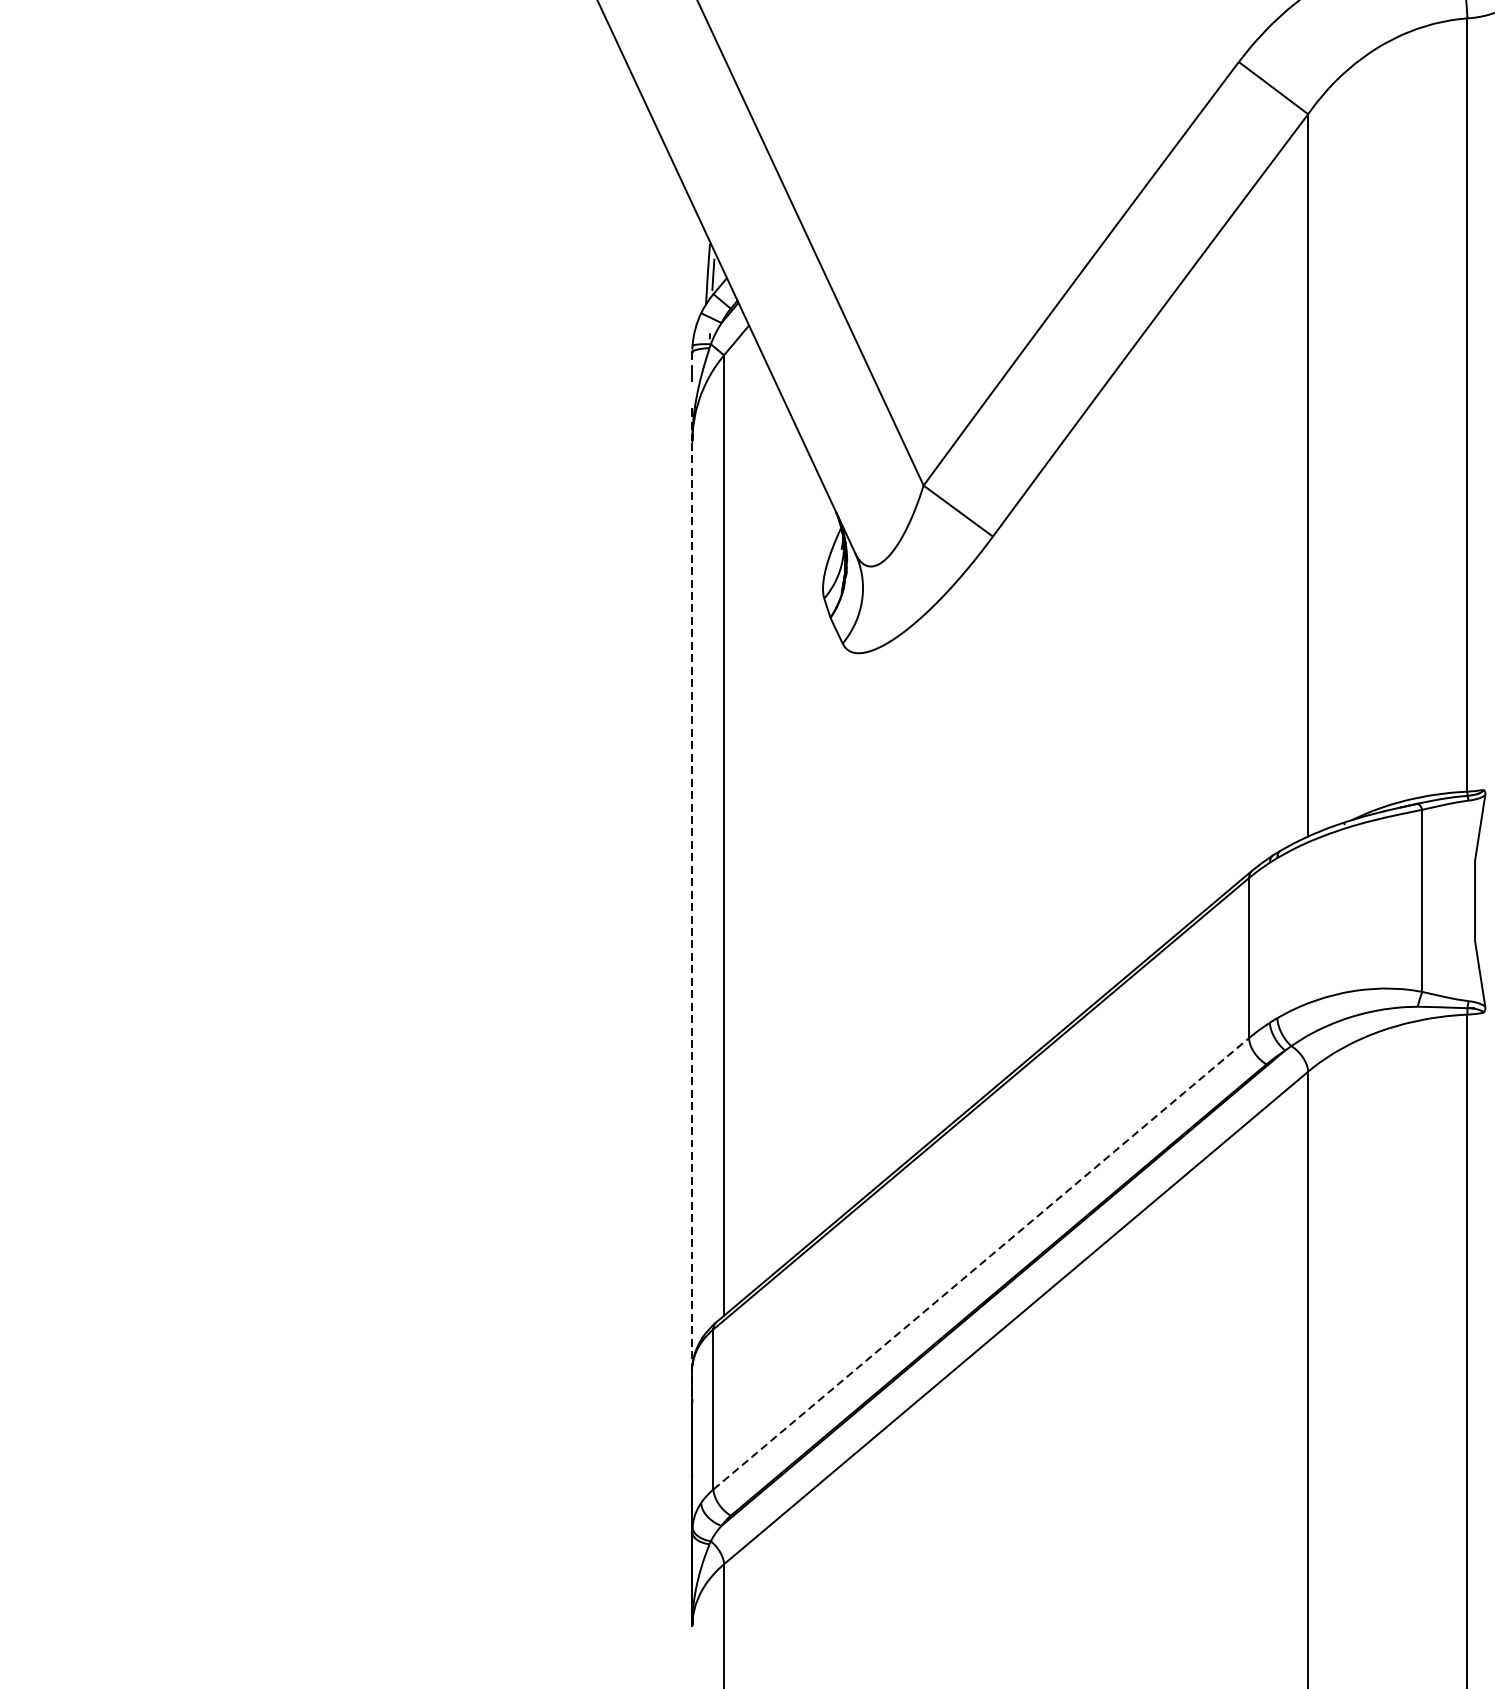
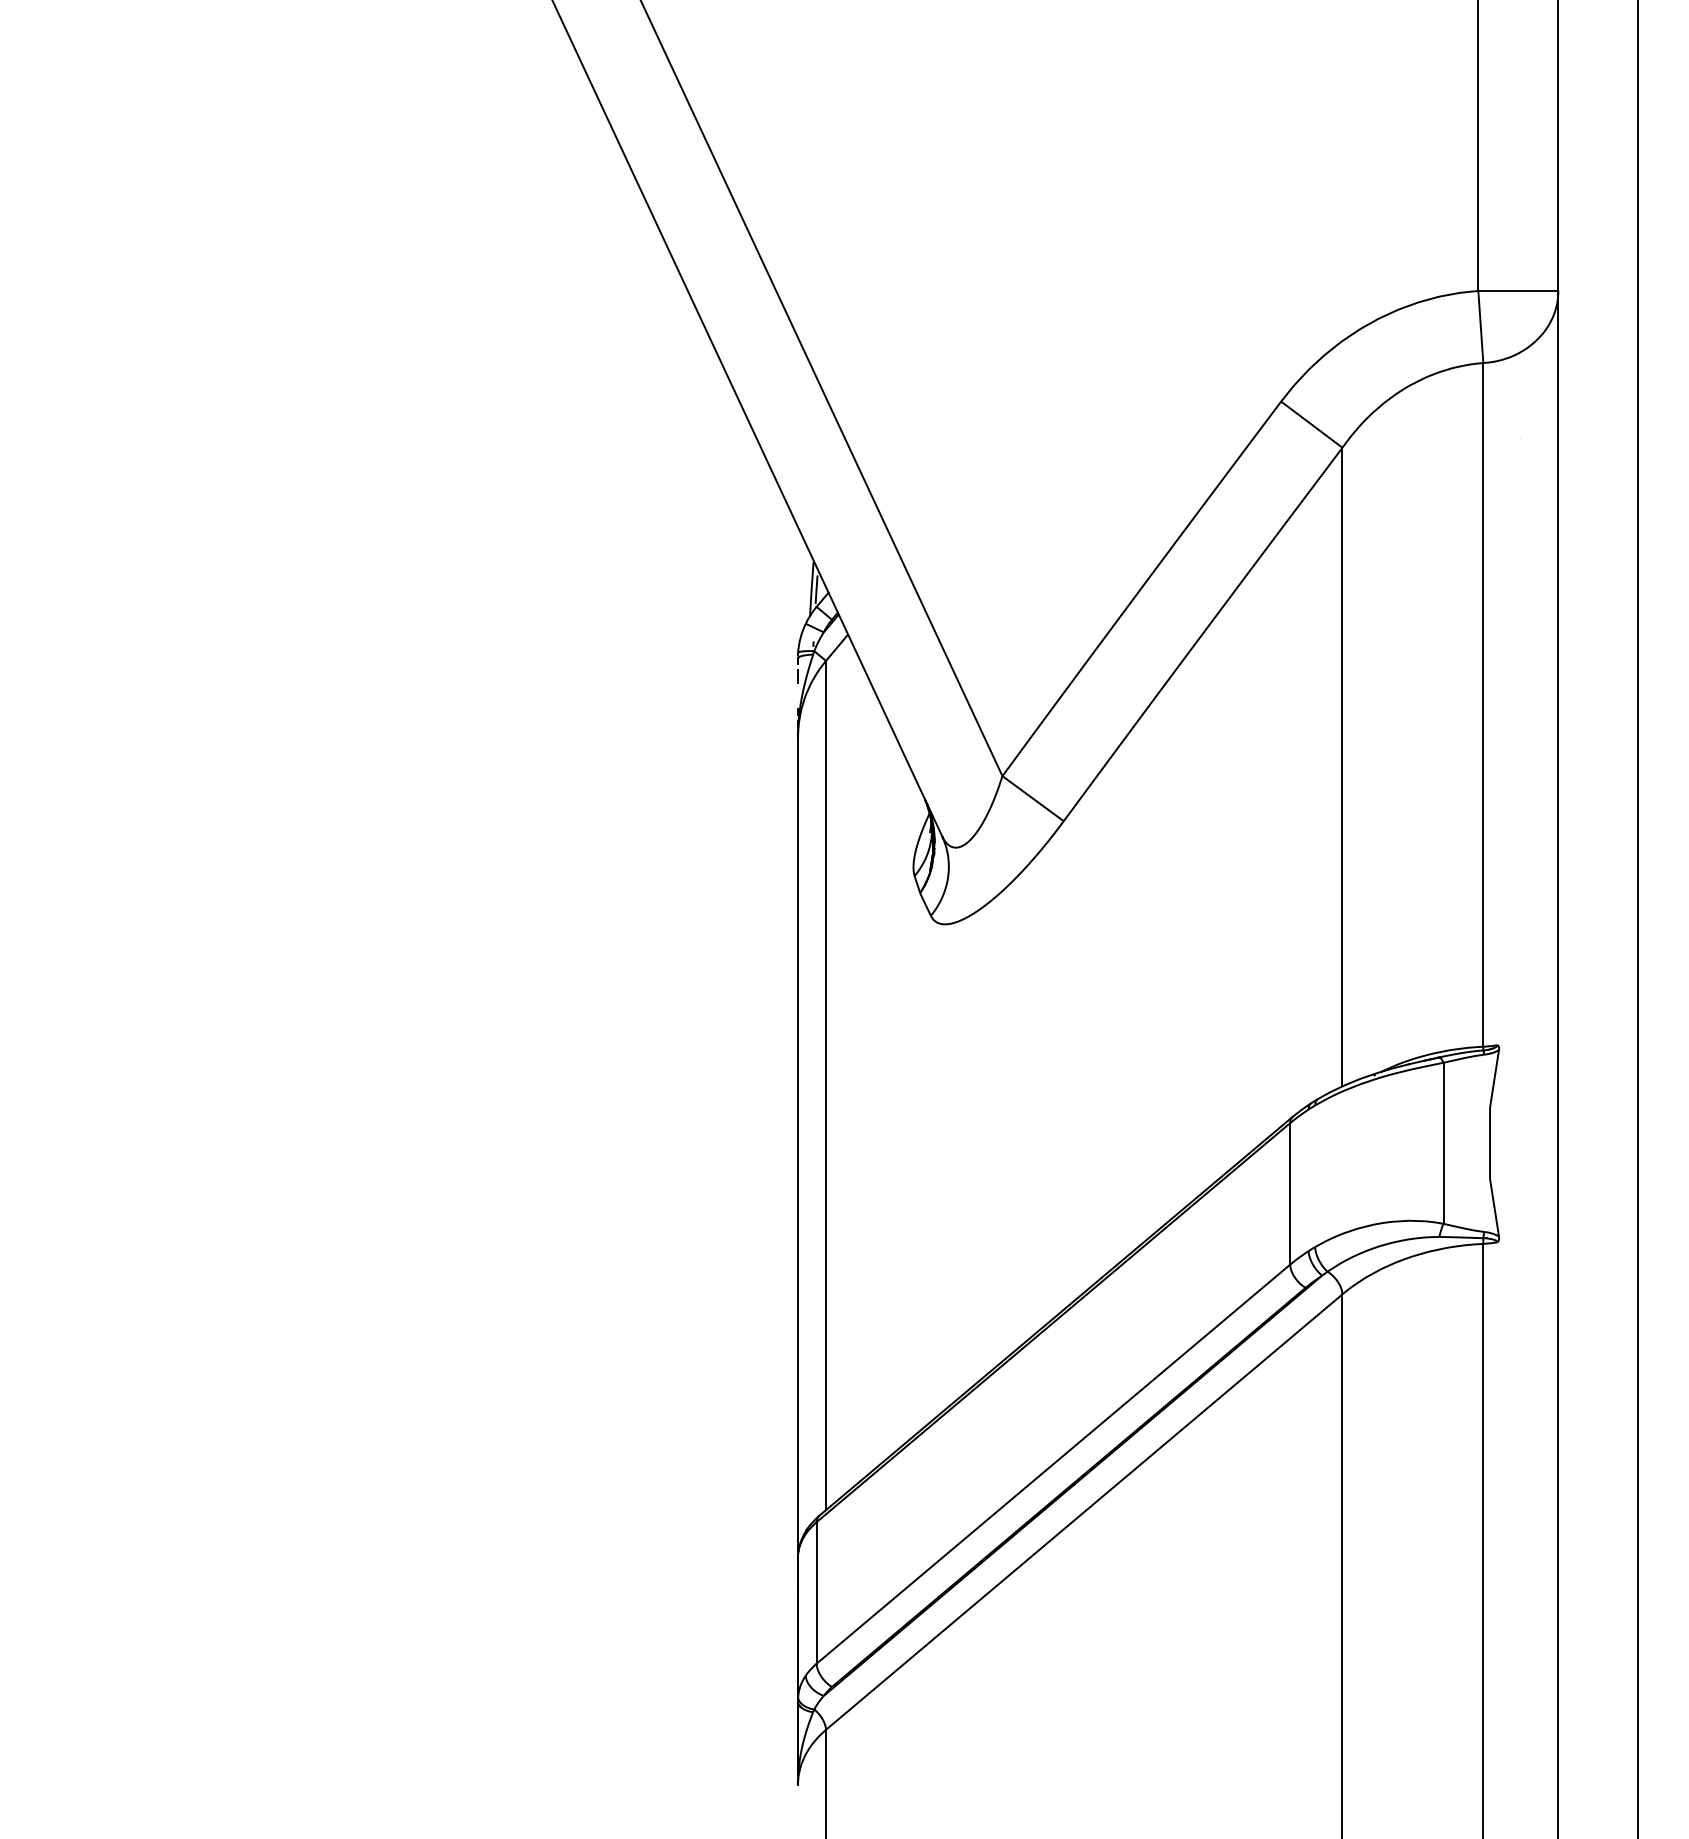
line: (691, 922) -> (797, 1162), dashed -> solid
line: (981, 1264) -> (1053, 1464), dashed -> solid

